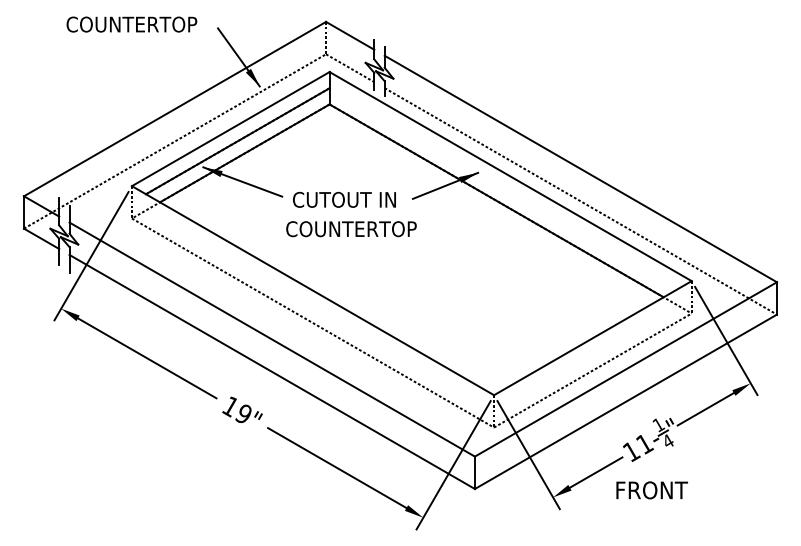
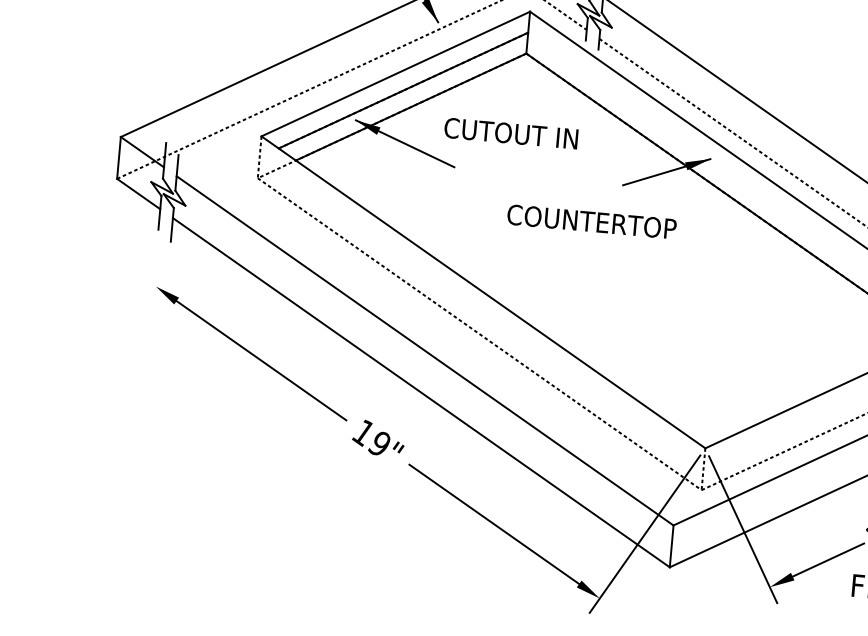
text: (344, 199) -> (511, 133), moved
text: (351, 229) -> (591, 222), moved
line: (91, 256) -> (201, 222), removed

